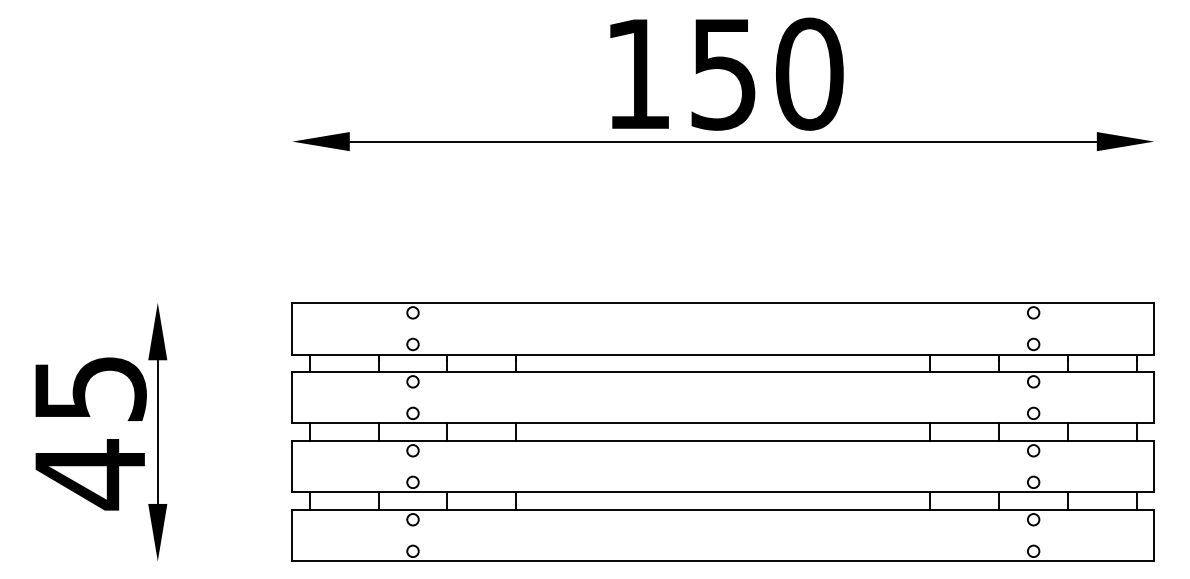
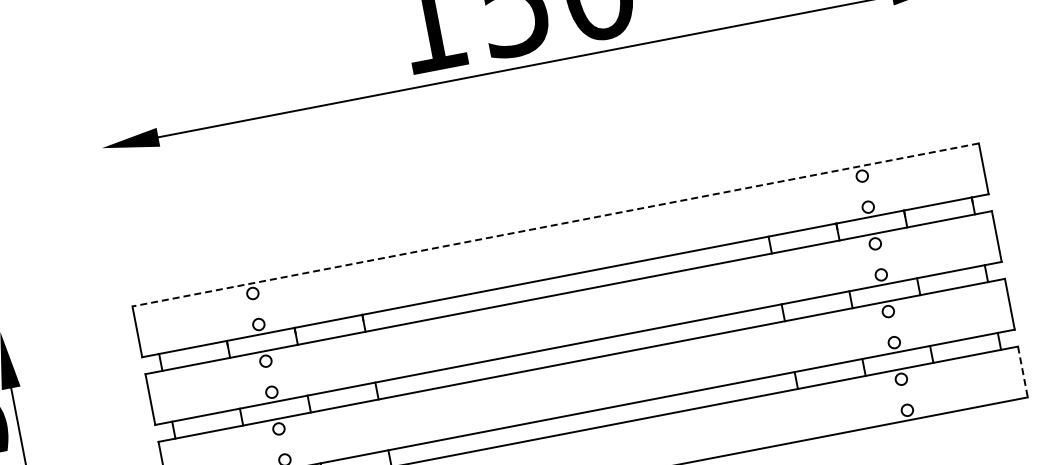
line: (723, 302) -> (555, 224), solid -> dashed
line: (1154, 535) -> (1023, 371), solid -> dashed

